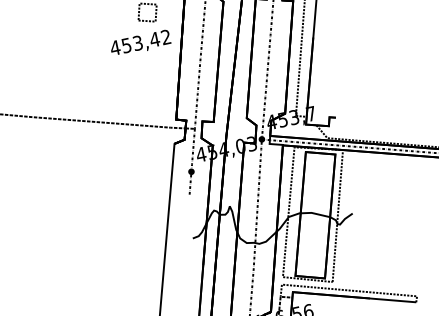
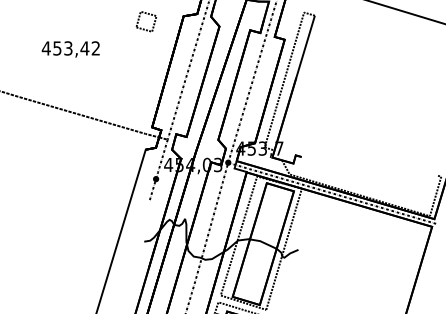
text: (140, 43) -> (70, 49), moved

